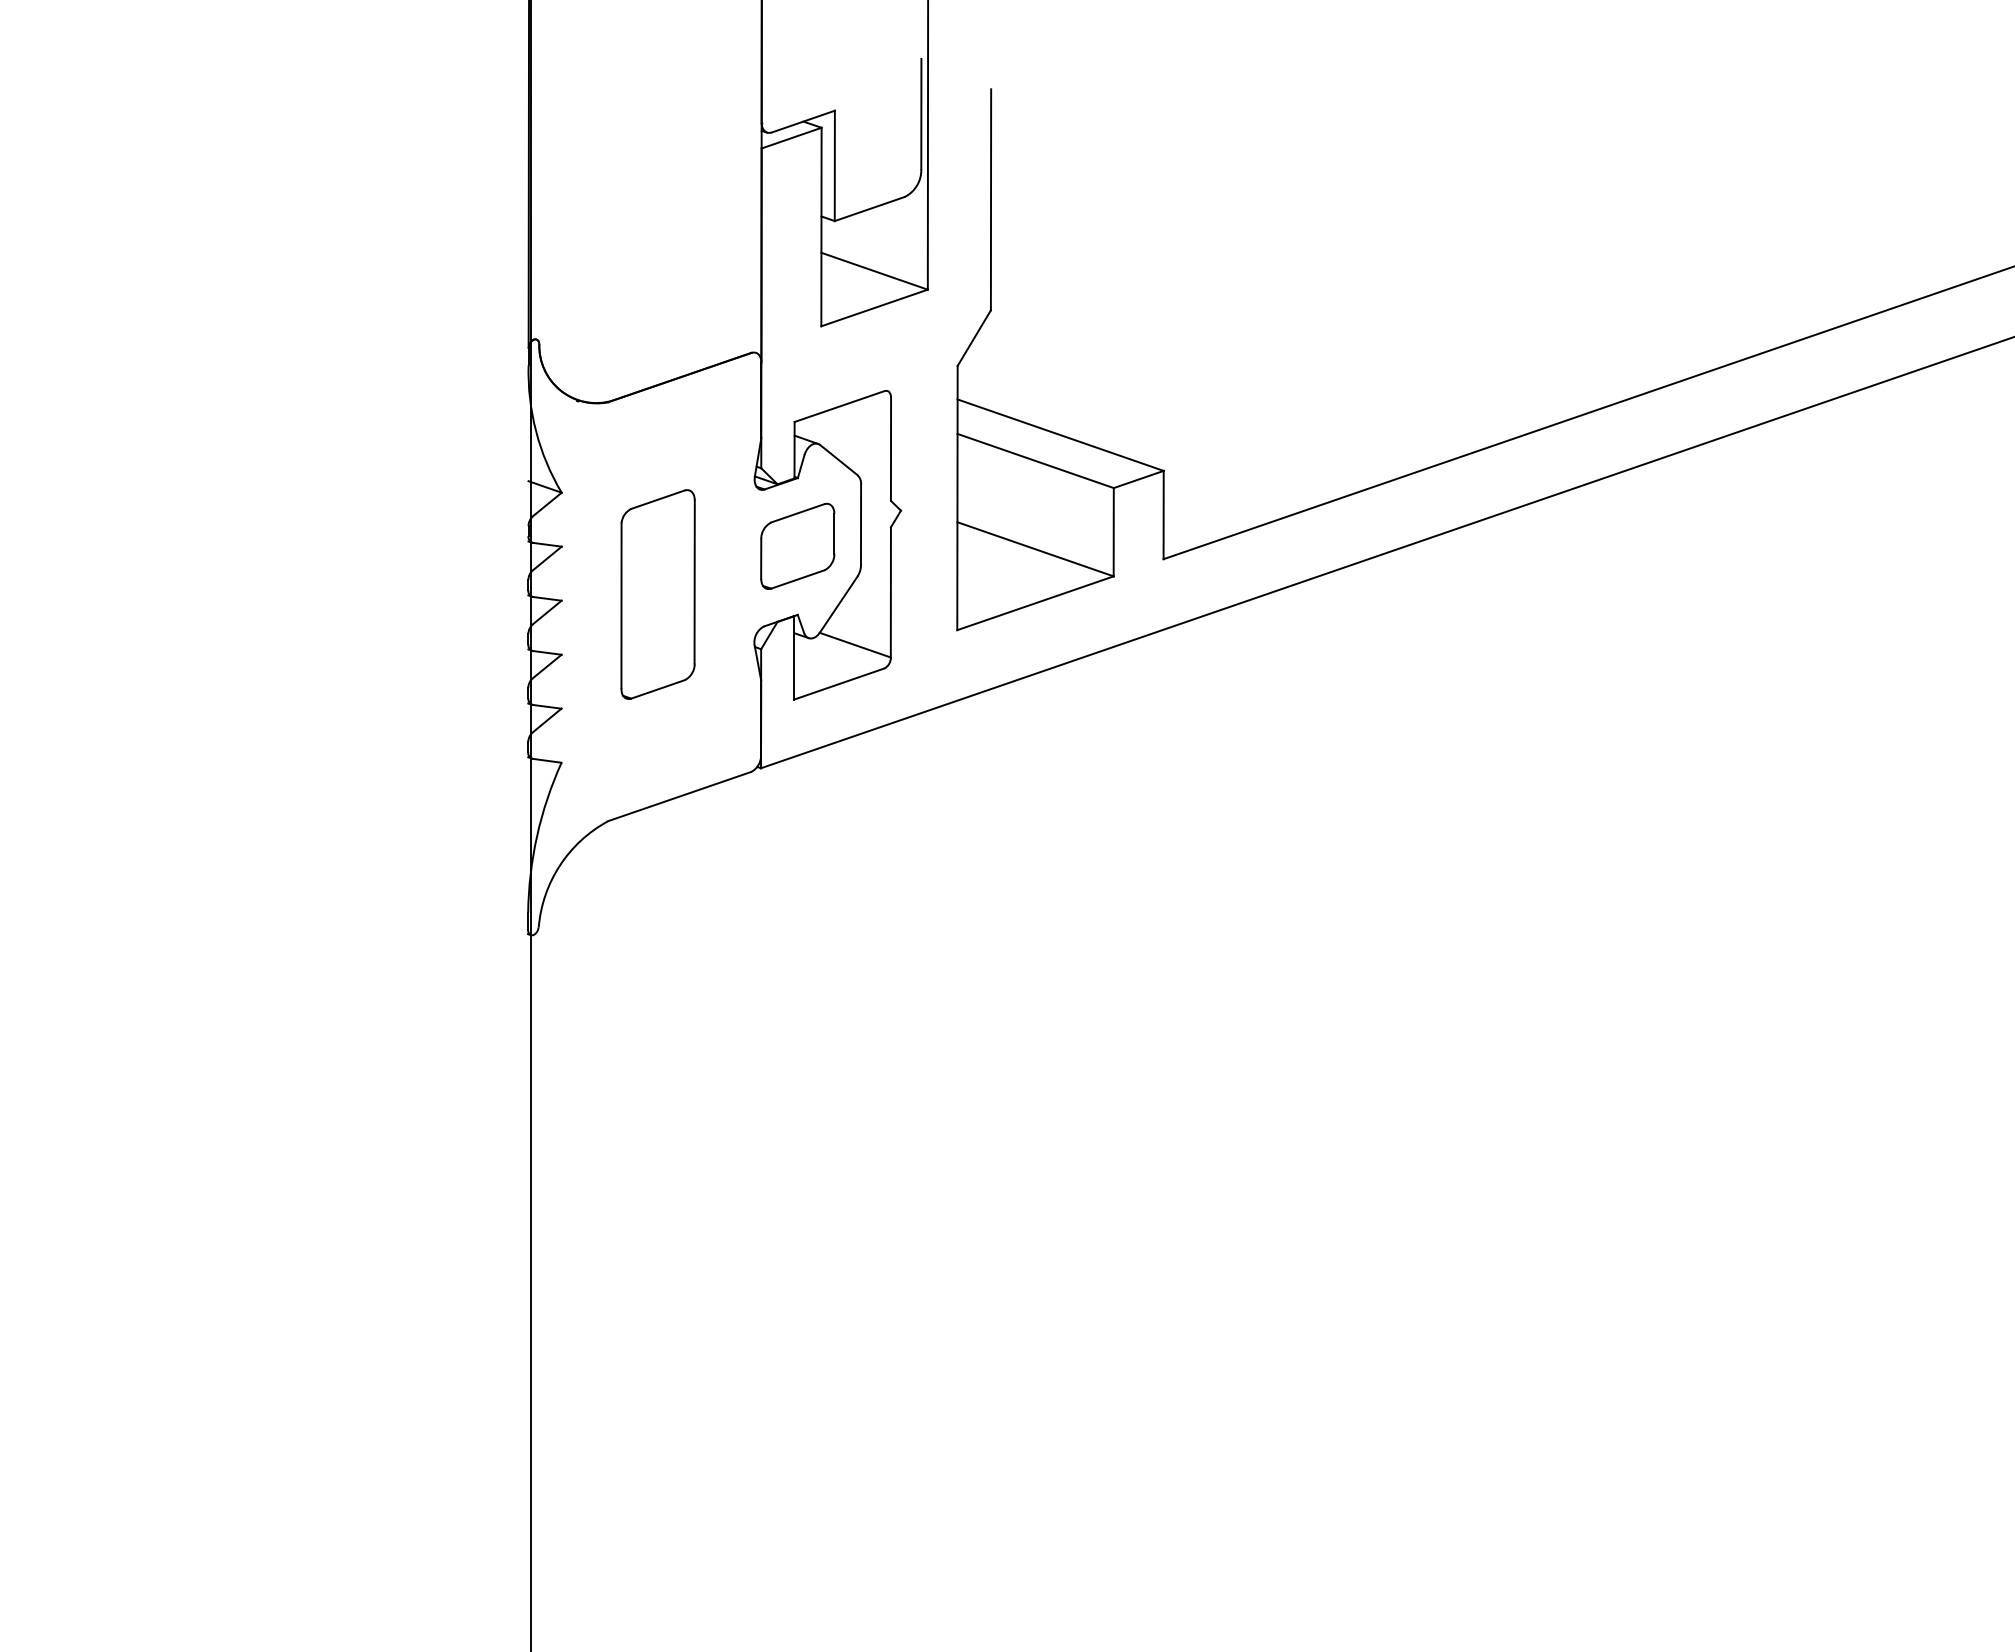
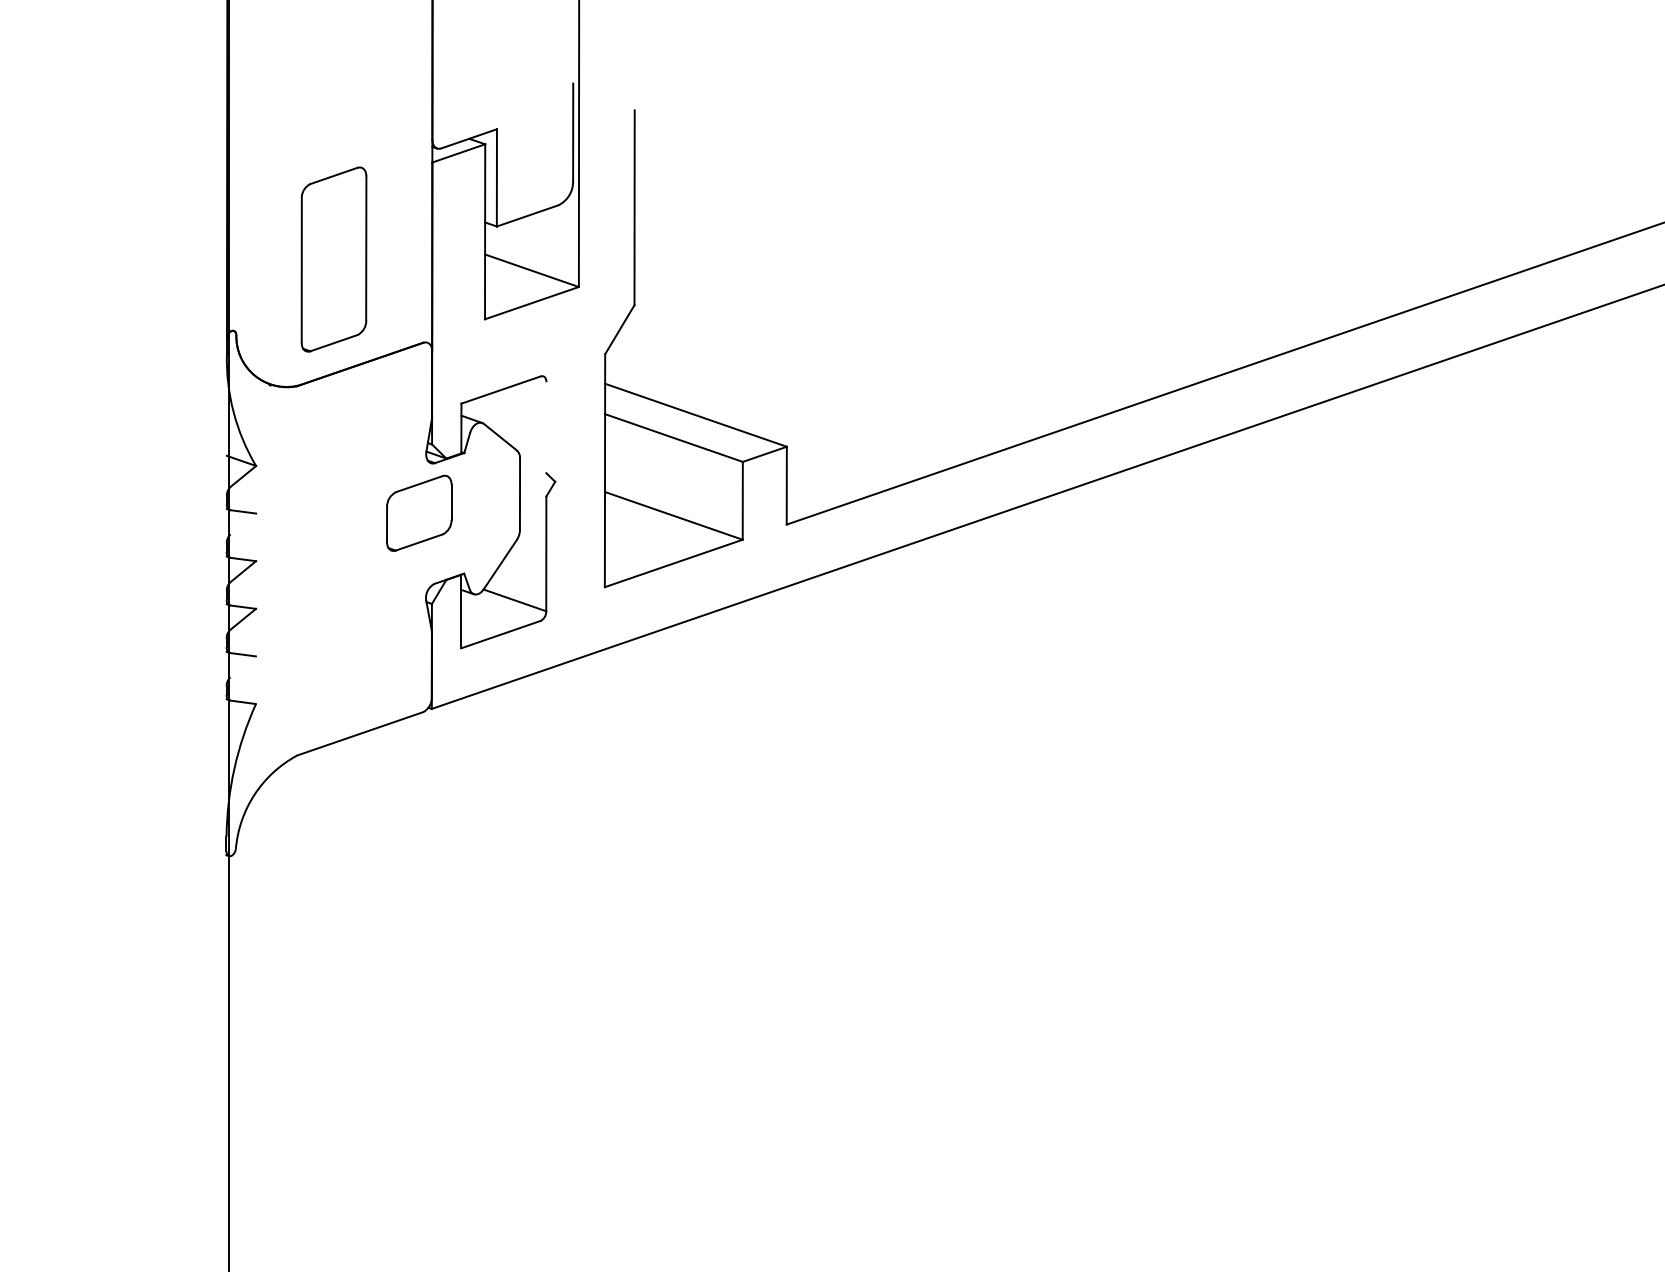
line: (890, 448) -> (545, 427), removed
part: (797, 545) -> (419, 512), moved
line: (546, 558) -> (242, 523), removed
part: (657, 594) -> (333, 259), moved
line: (546, 720) -> (242, 666), removed

